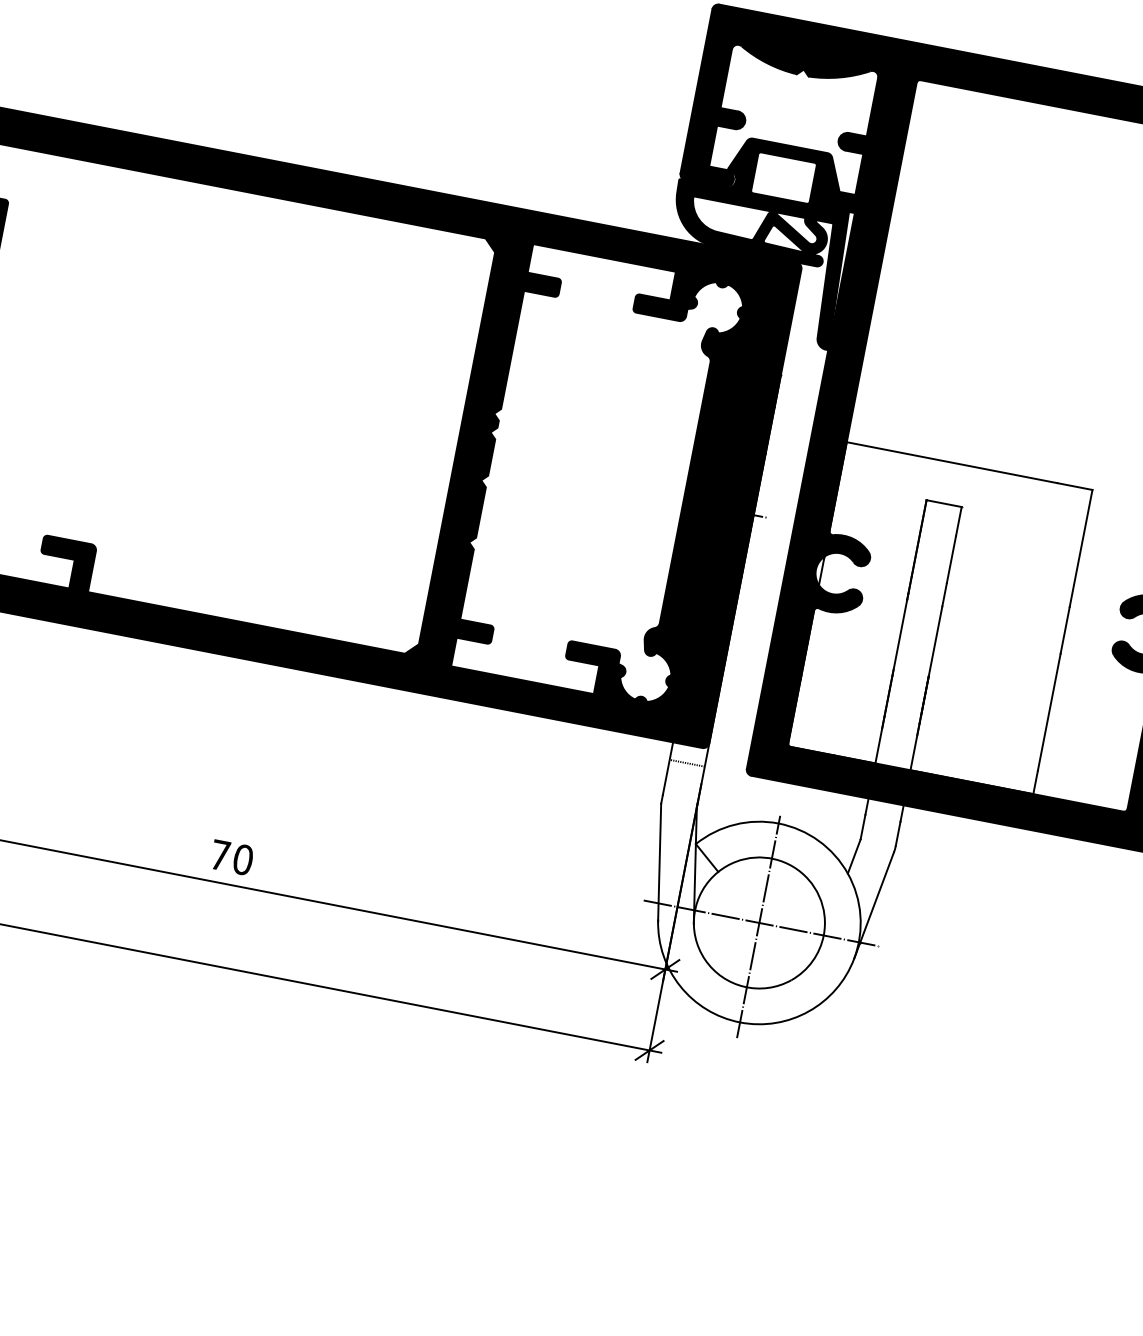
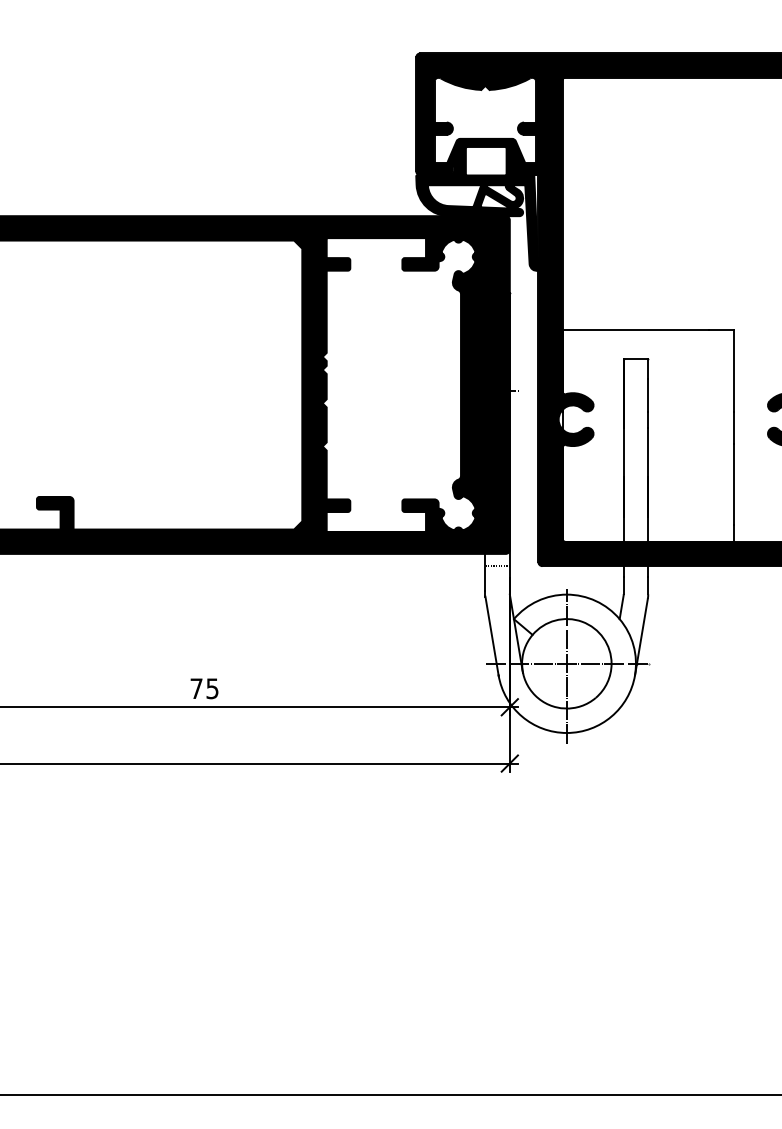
text: (243, 859) -> (212, 688), 70 -> 75

